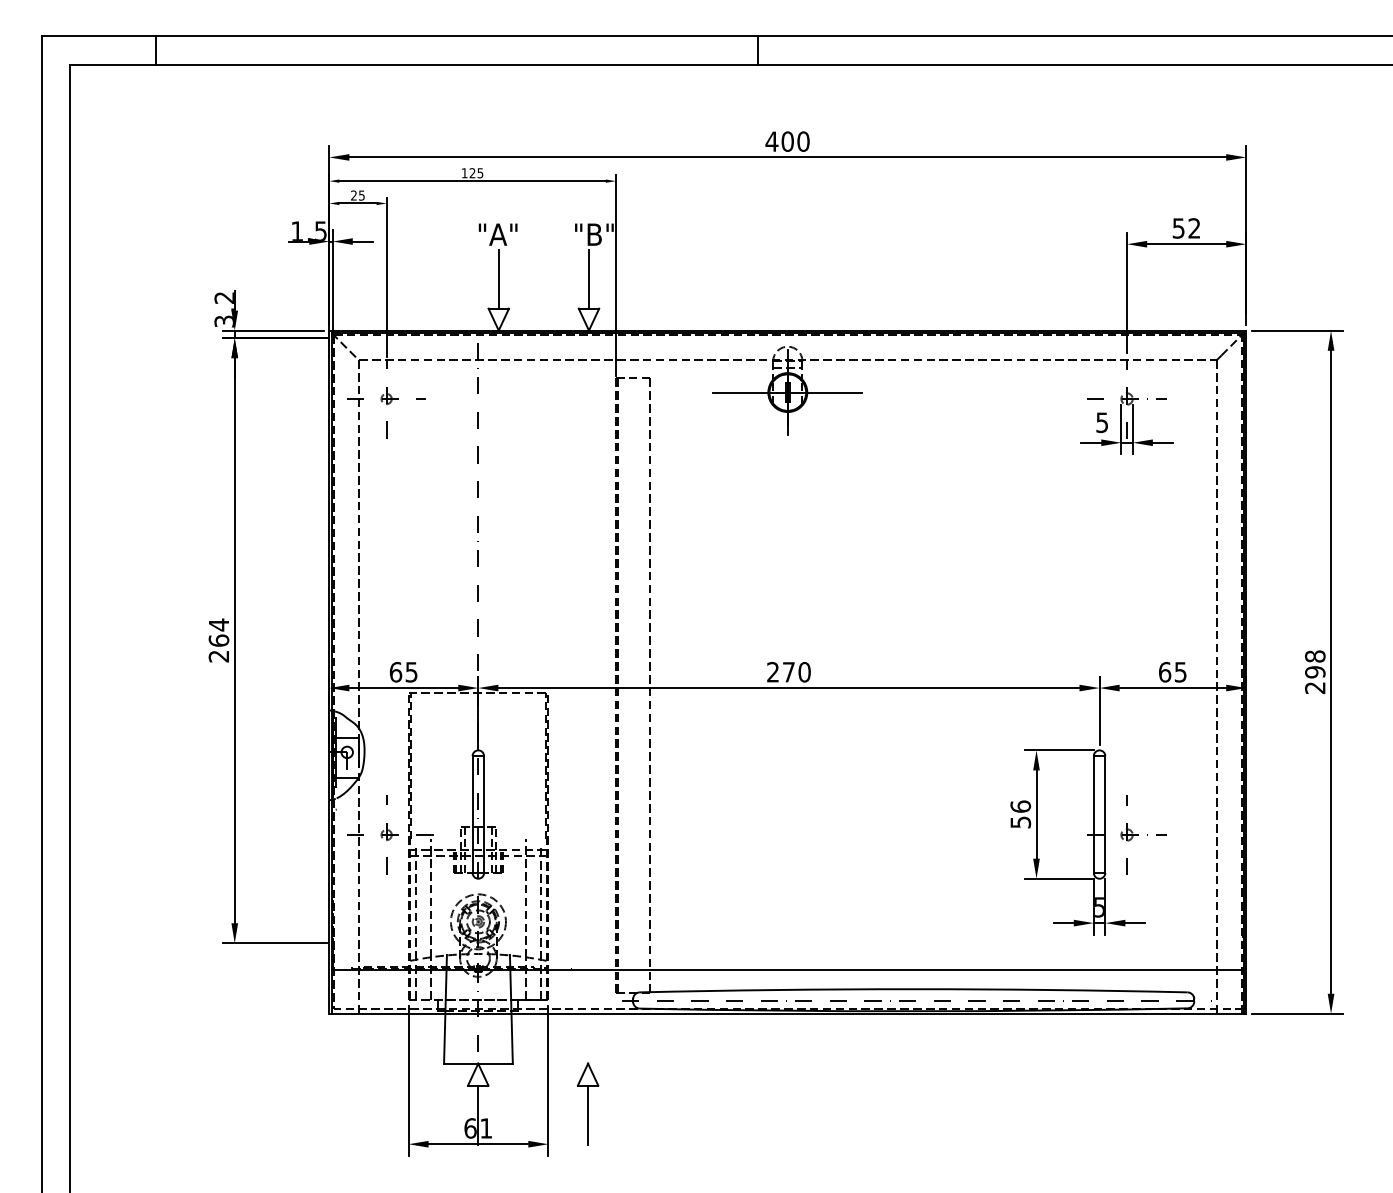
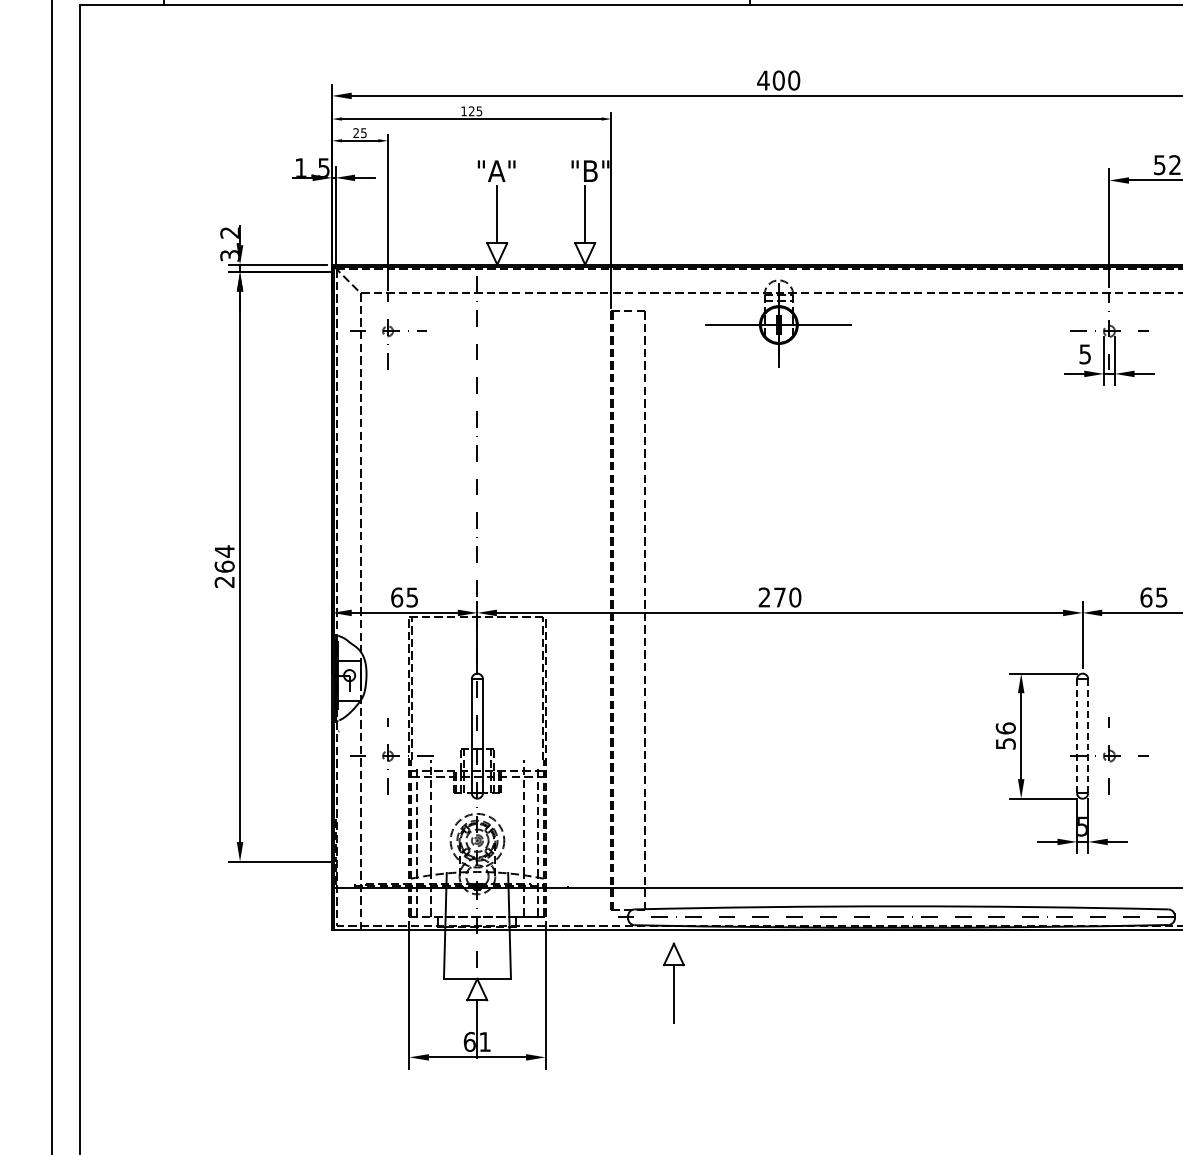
line: (1093, 814) -> (1076, 736), solid -> dashed
line: (1105, 814) -> (1088, 736), solid -> dashed
part: (588, 1103) -> (674, 982), moved

